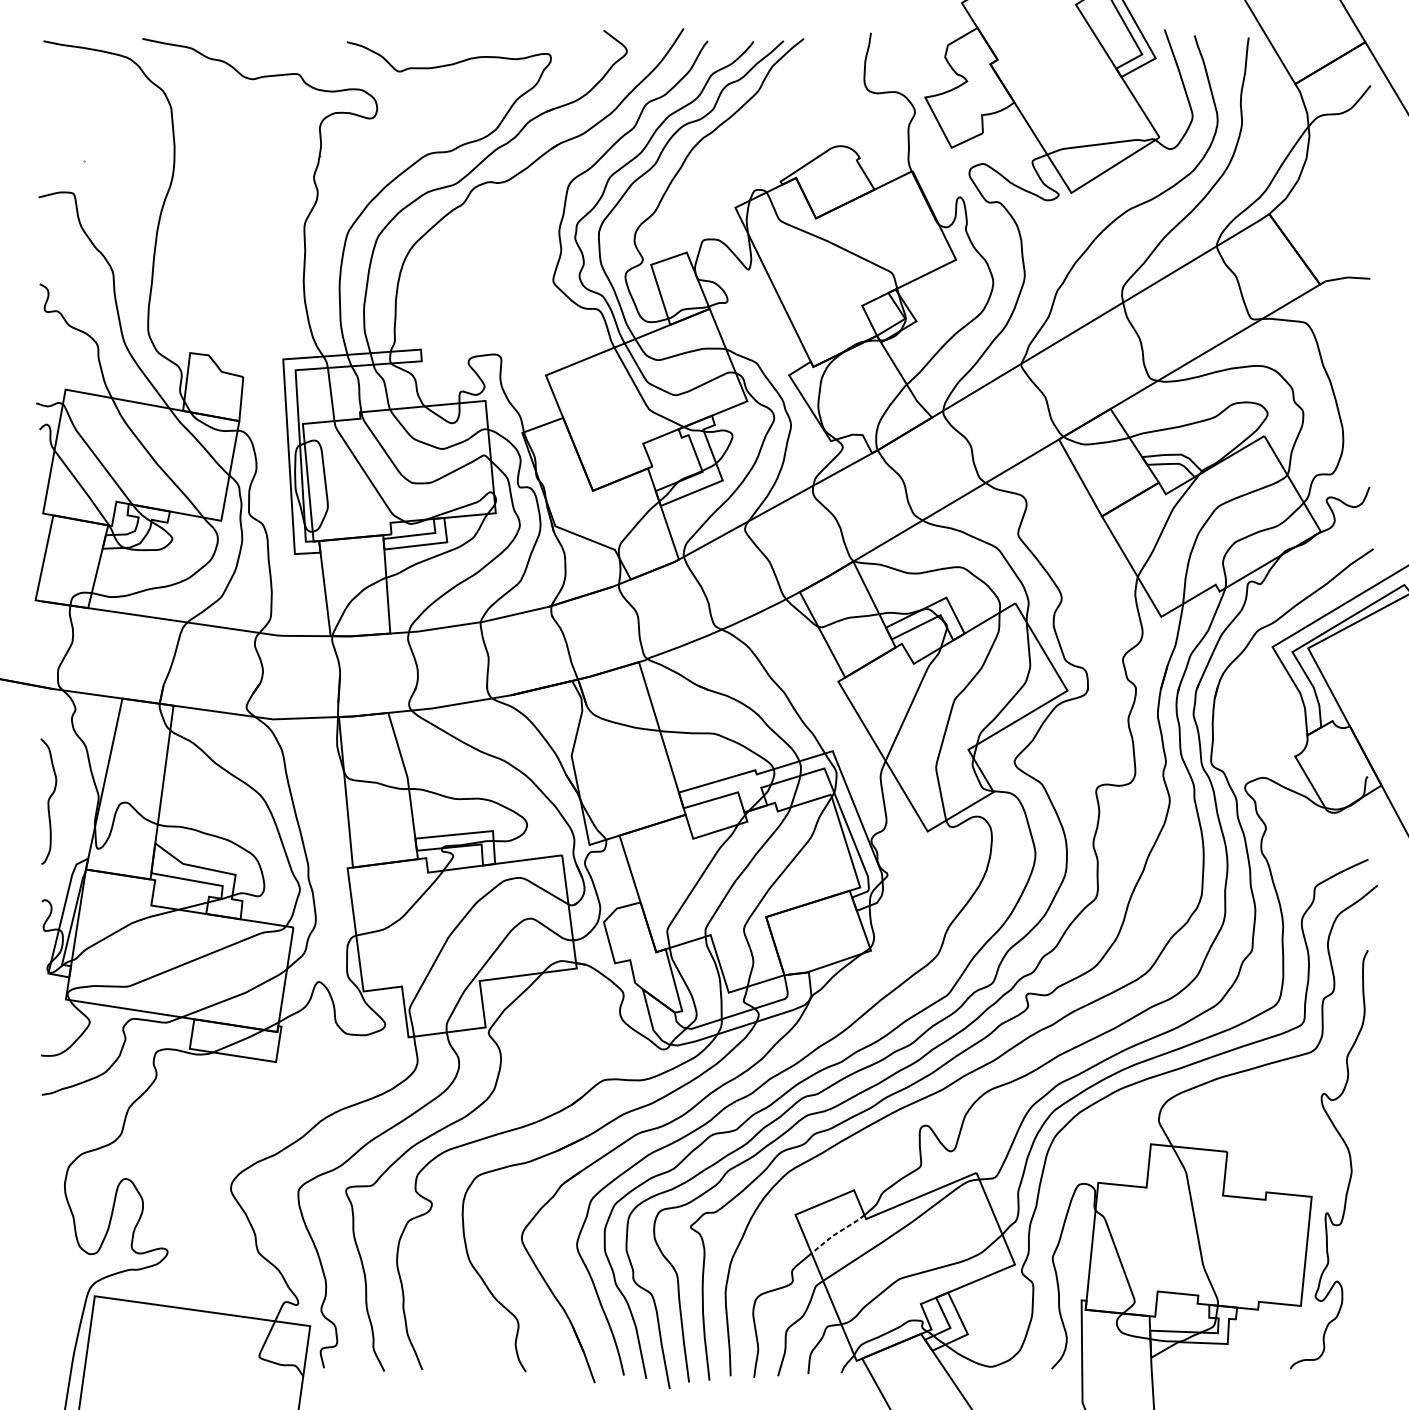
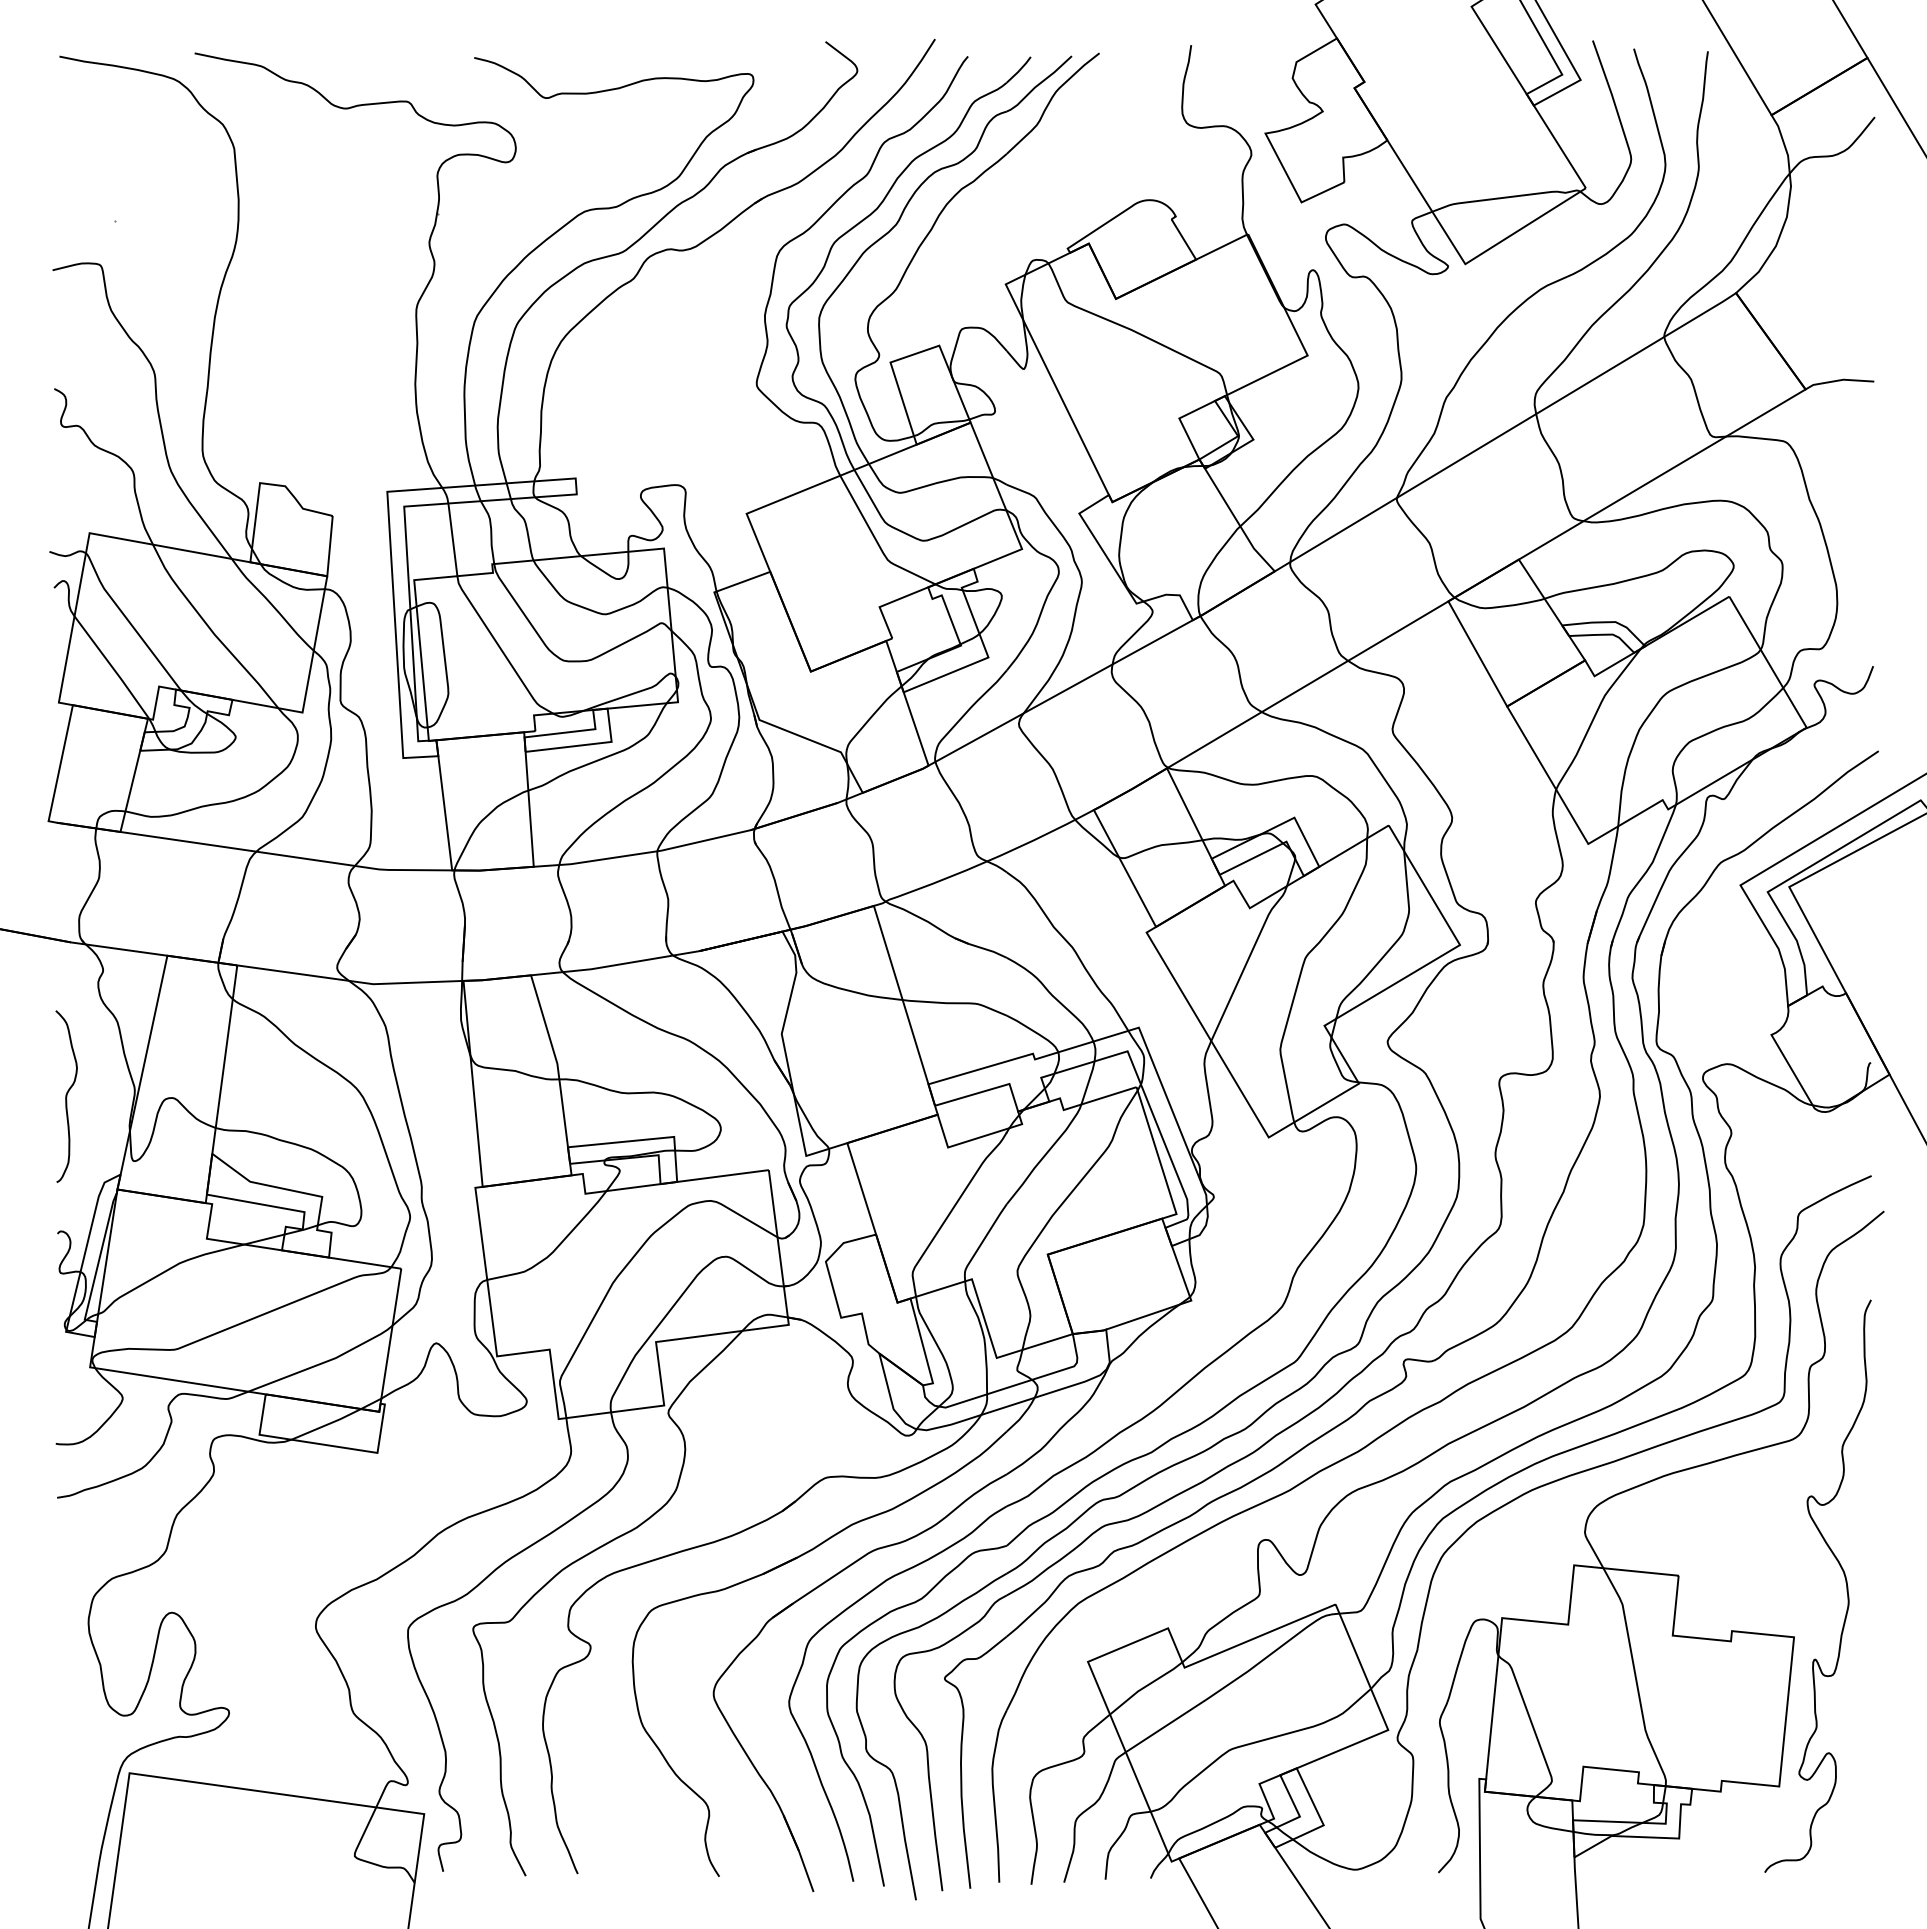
line: (836, 1233) -> (1144, 1687), dashed -> solid

